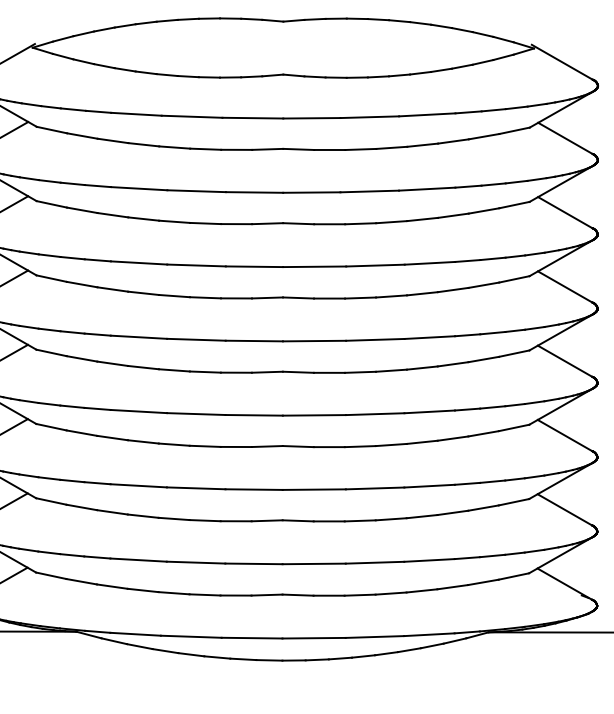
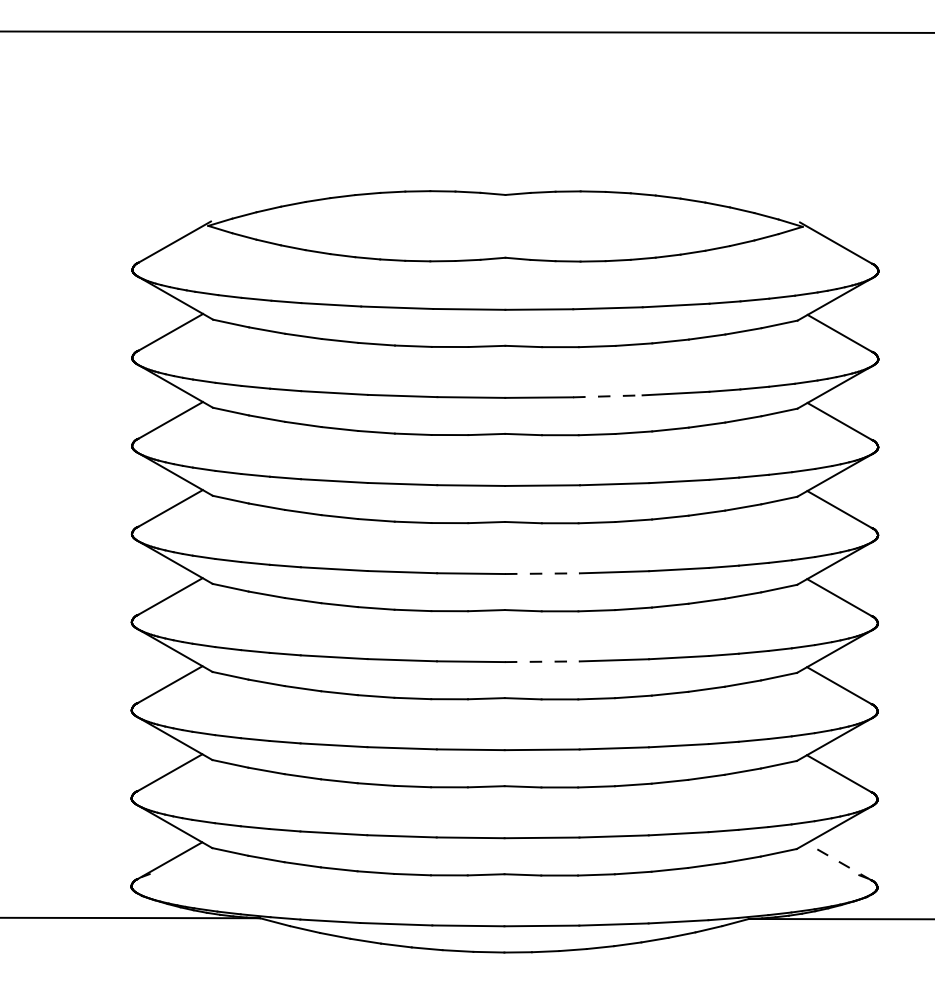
line: (369, 191) -> (607, 396), solid -> dashed
line: (314, 340) -> (542, 573), solid -> dashed
line: (314, 415) -> (542, 661), solid -> dashed
line: (564, 583) -> (838, 861), solid -> dashed

